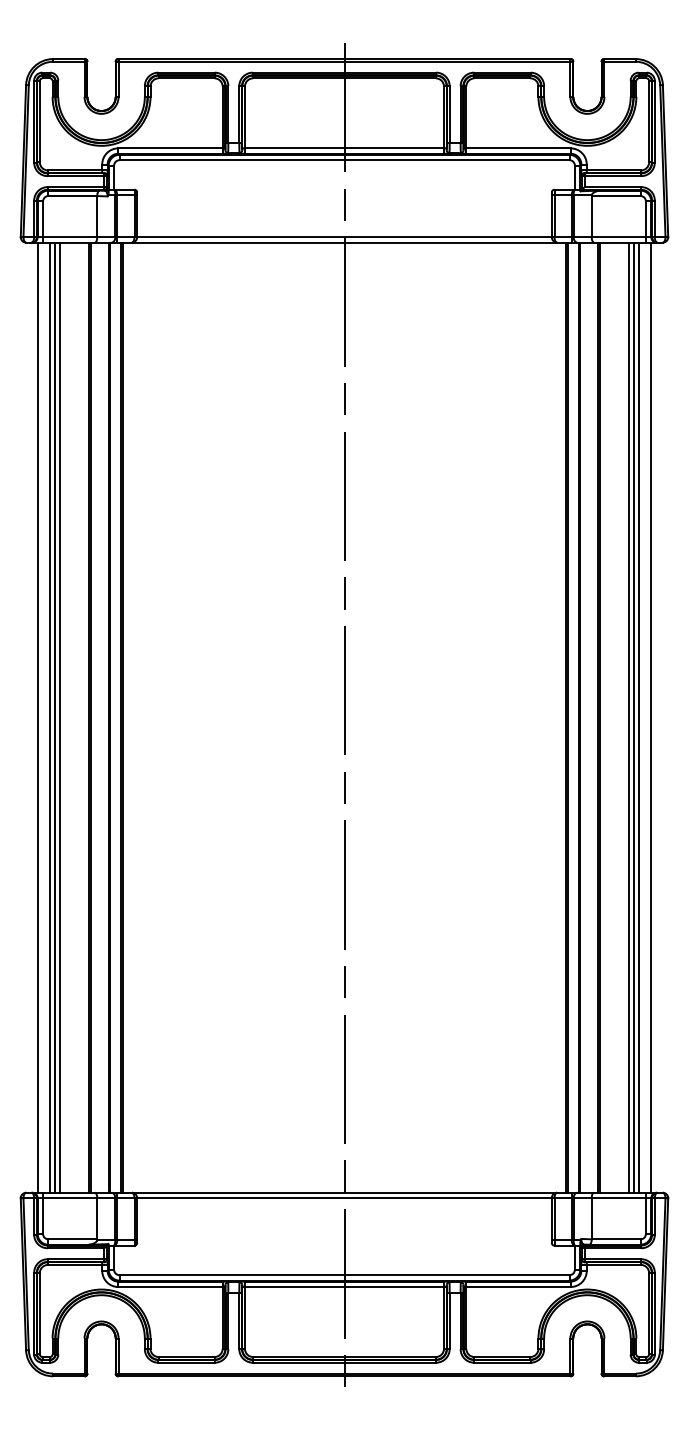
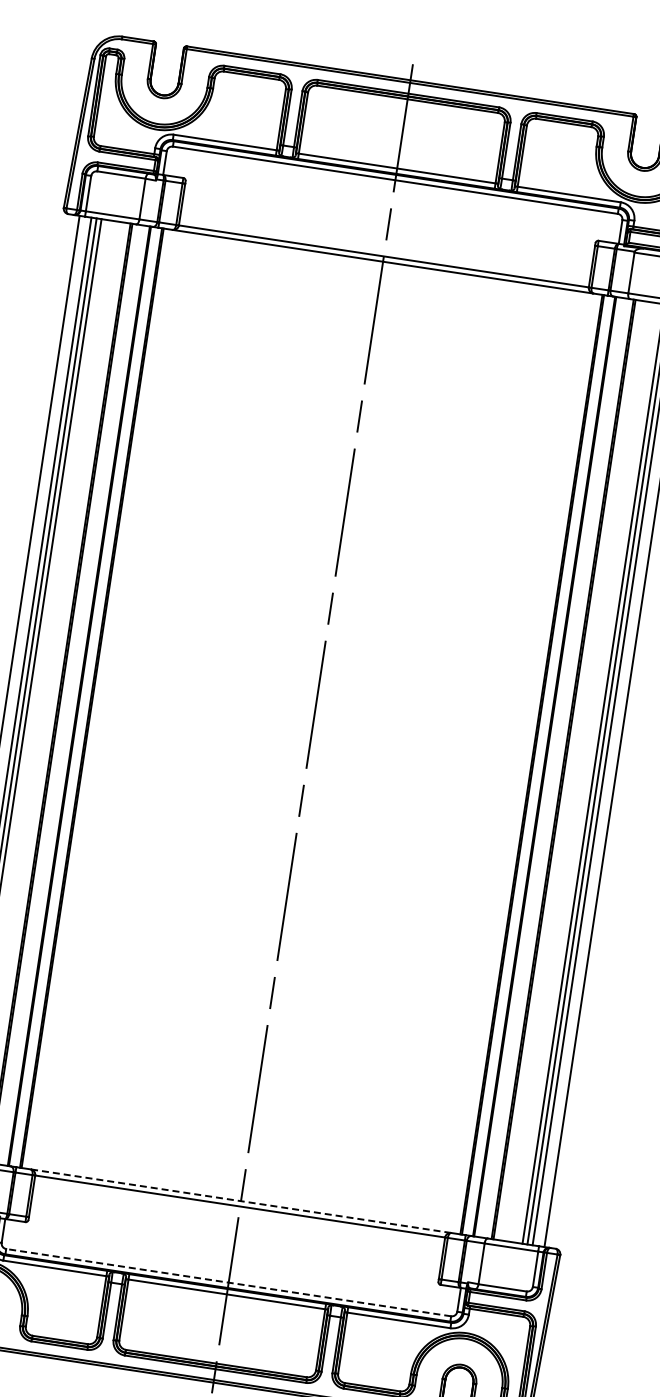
line: (344, 1192) -> (241, 1200), solid -> dashed
line: (344, 1275) -> (228, 1282), solid -> dashed

